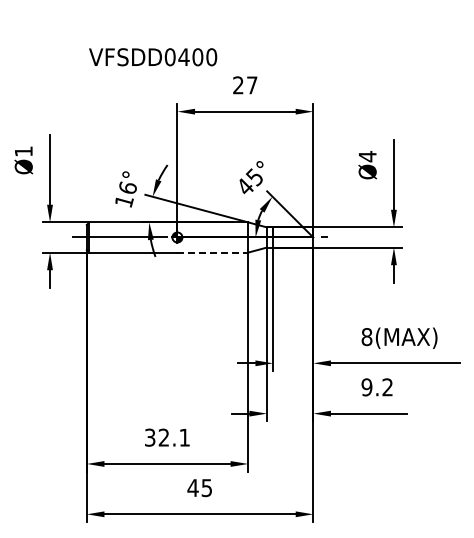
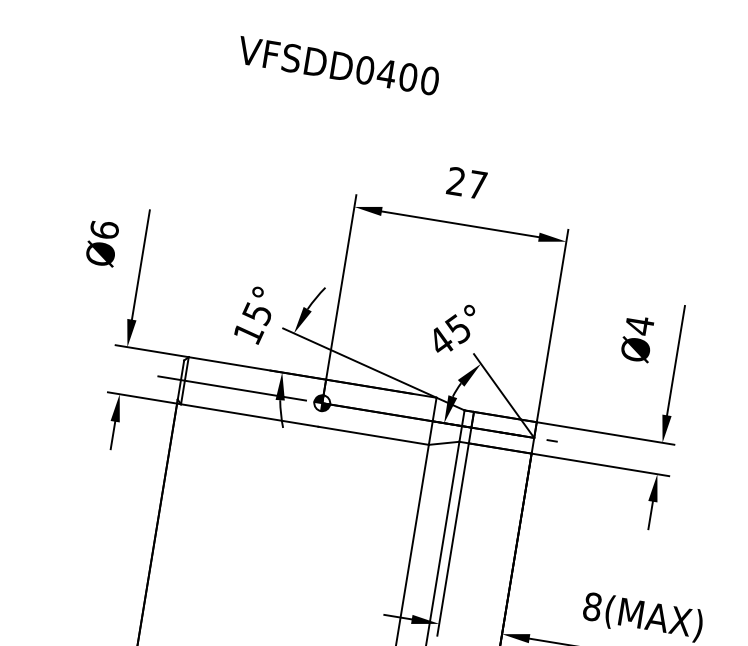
text: (153, 57) -> (339, 66), moved
text: (23, 151) -> (104, 229), Ø1 -> Ø6
text: (127, 188) -> (256, 314), 16° -> 15°
line: (213, 252) -> (374, 435), dashed -> solid

